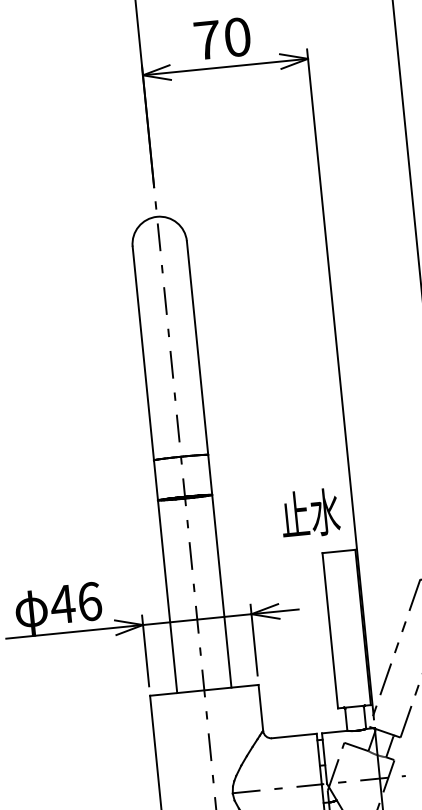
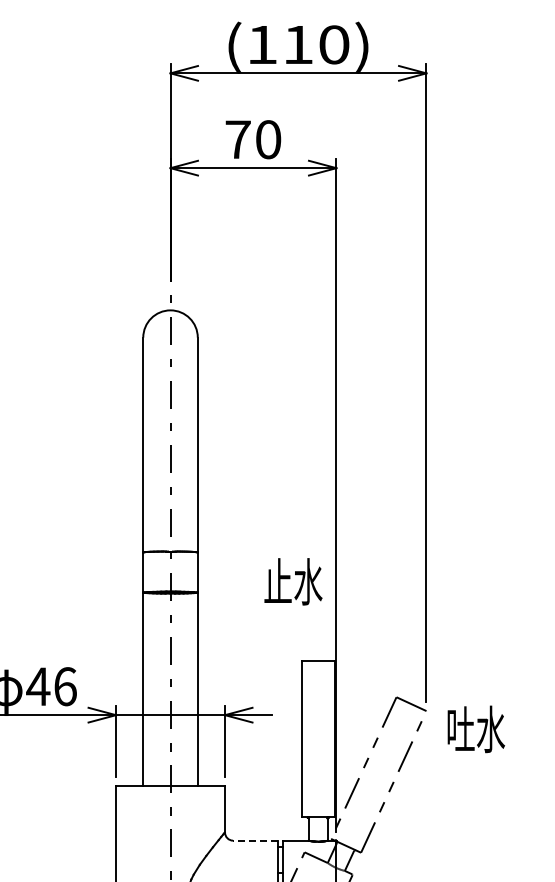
text: (310, 513) -> (293, 581), moved
line: (294, 735) -> (255, 840), solid -> dashed

